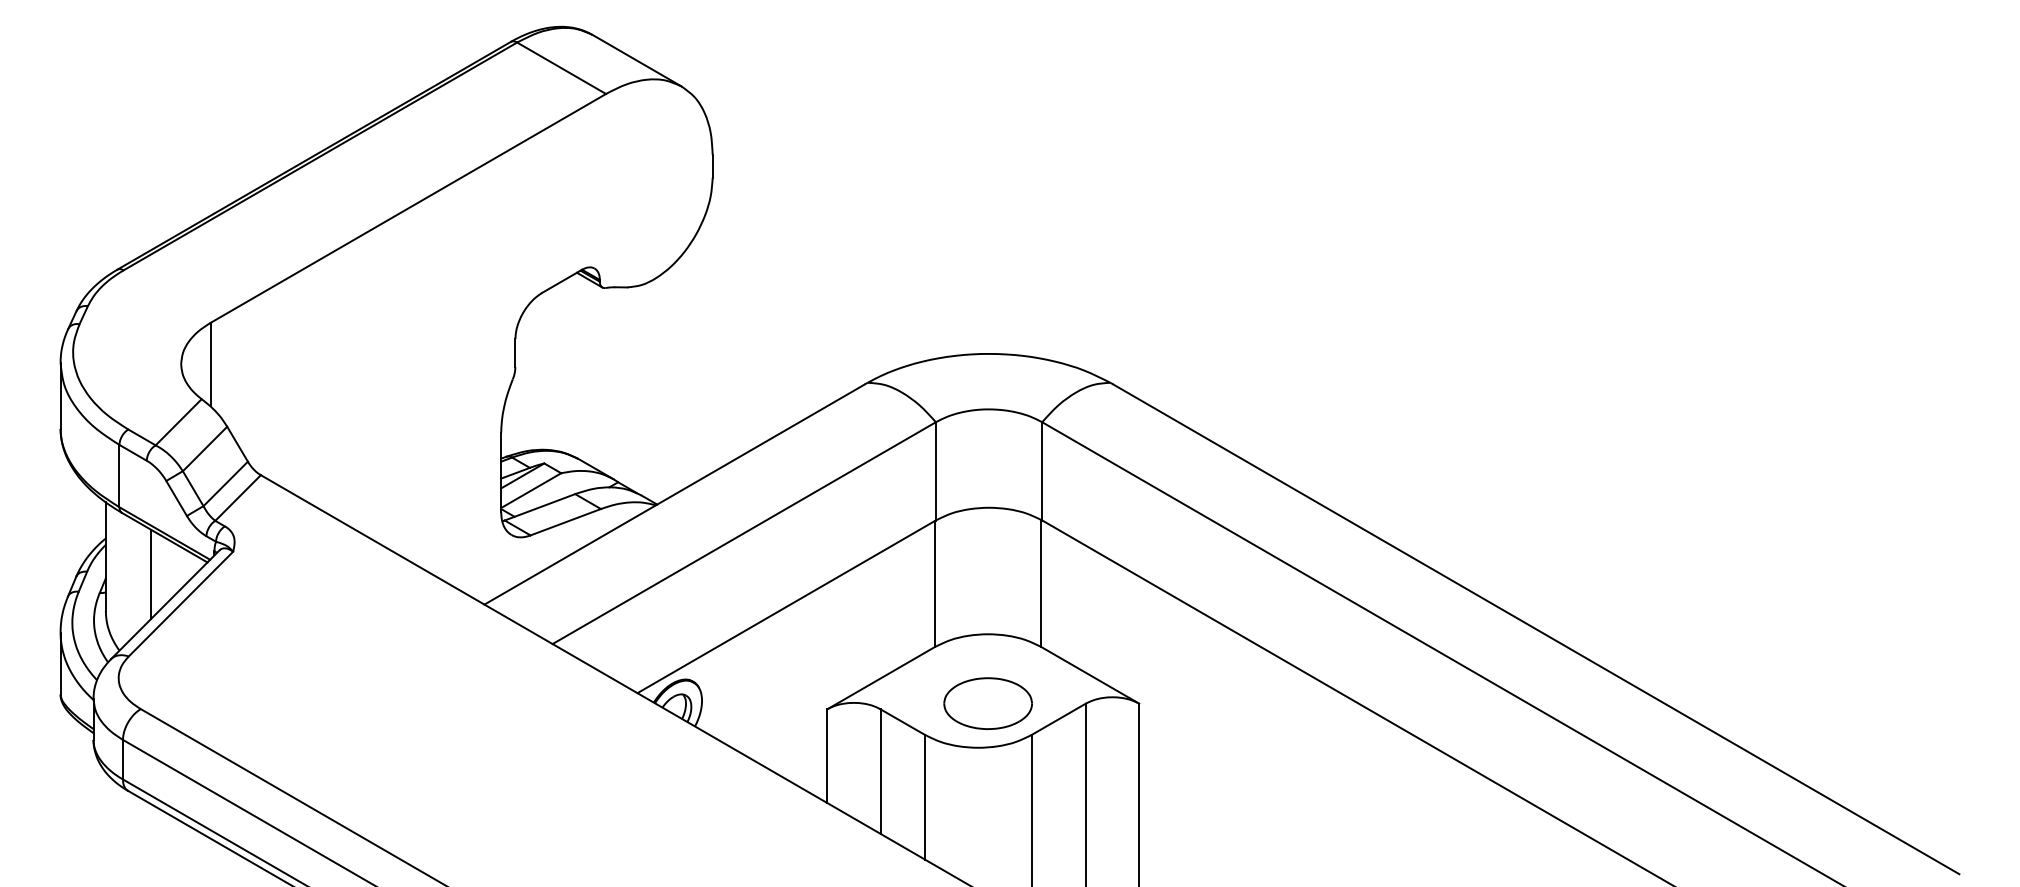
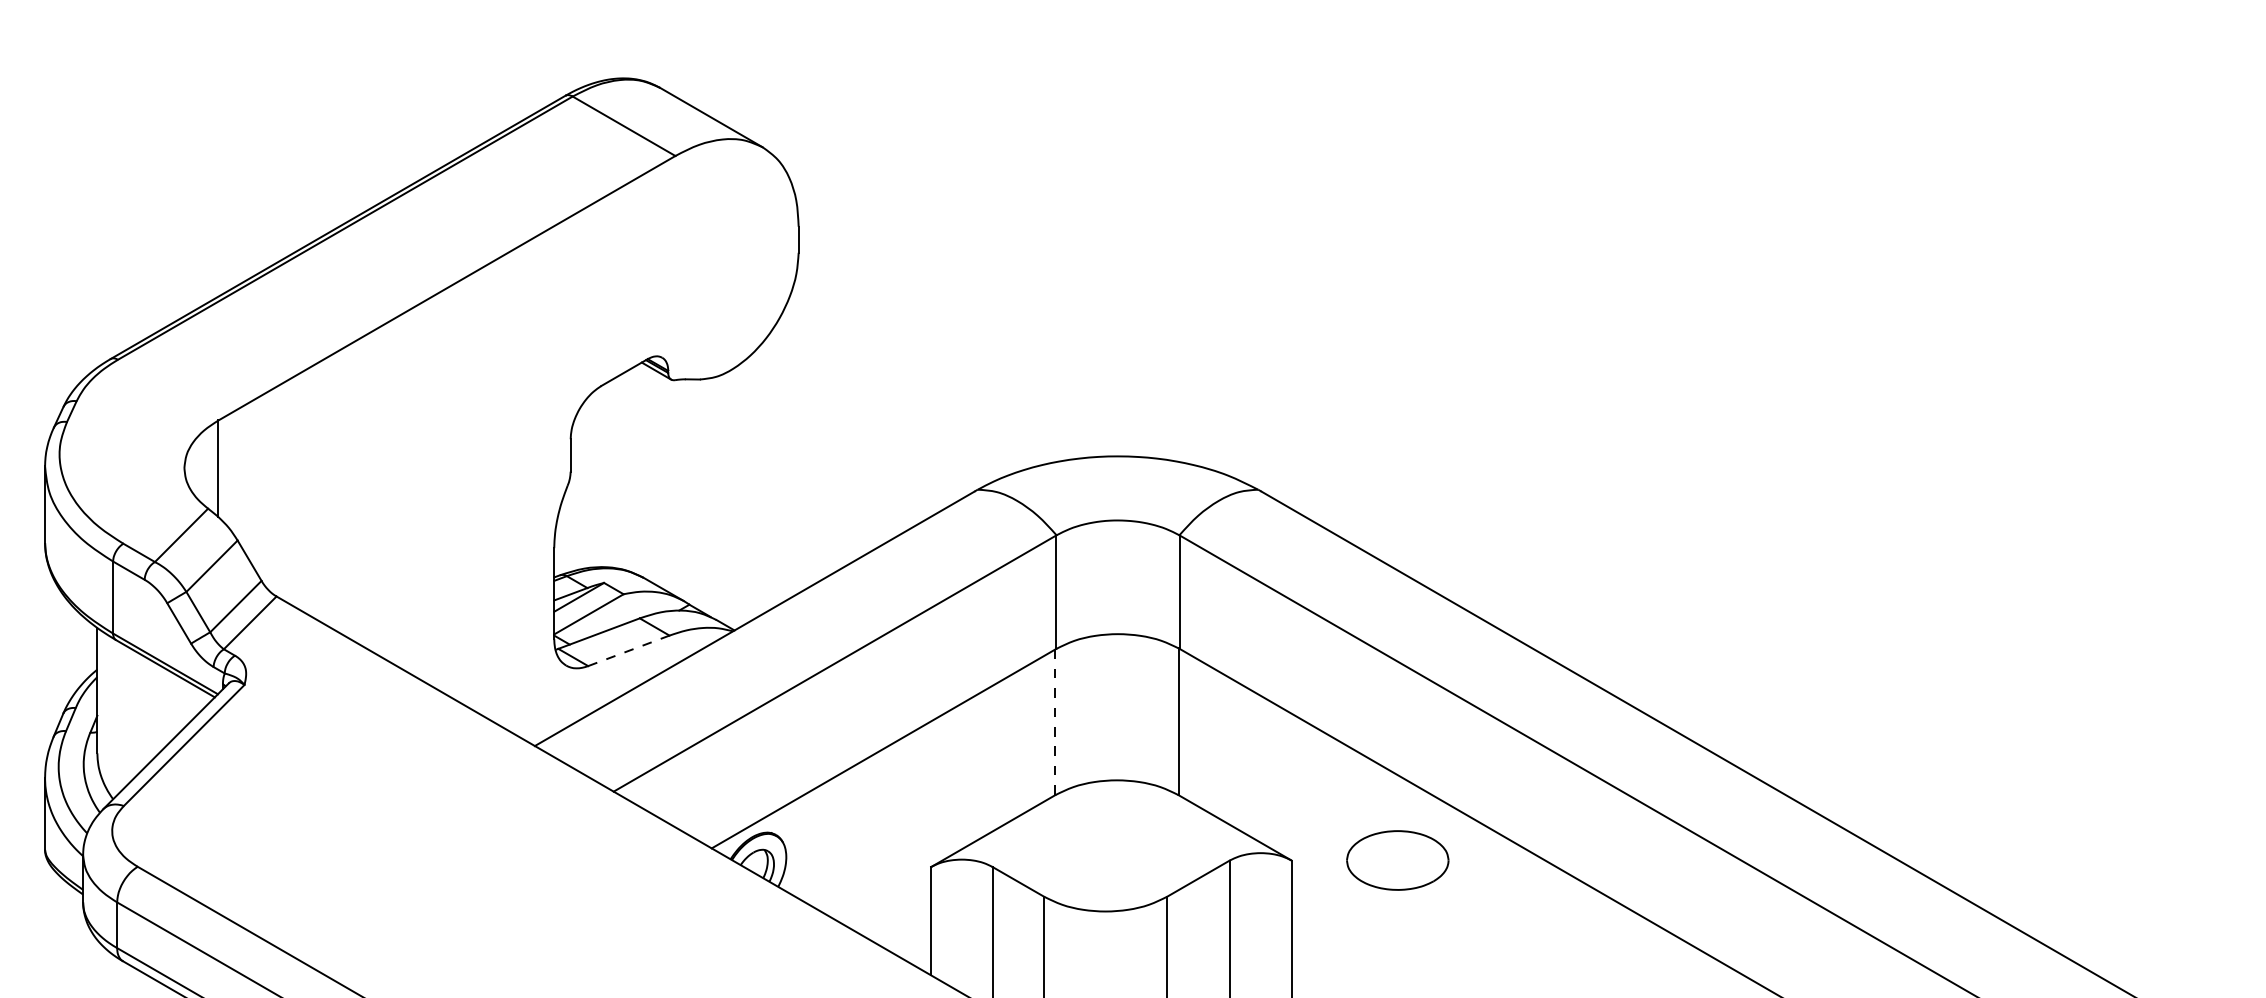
line: (565, 522) -> (628, 651), solid -> dashed
line: (151, 573) -> (150, 710), removed
line: (934, 584) -> (1054, 722), solid -> dashed
part: (987, 703) -> (1397, 860), moved

